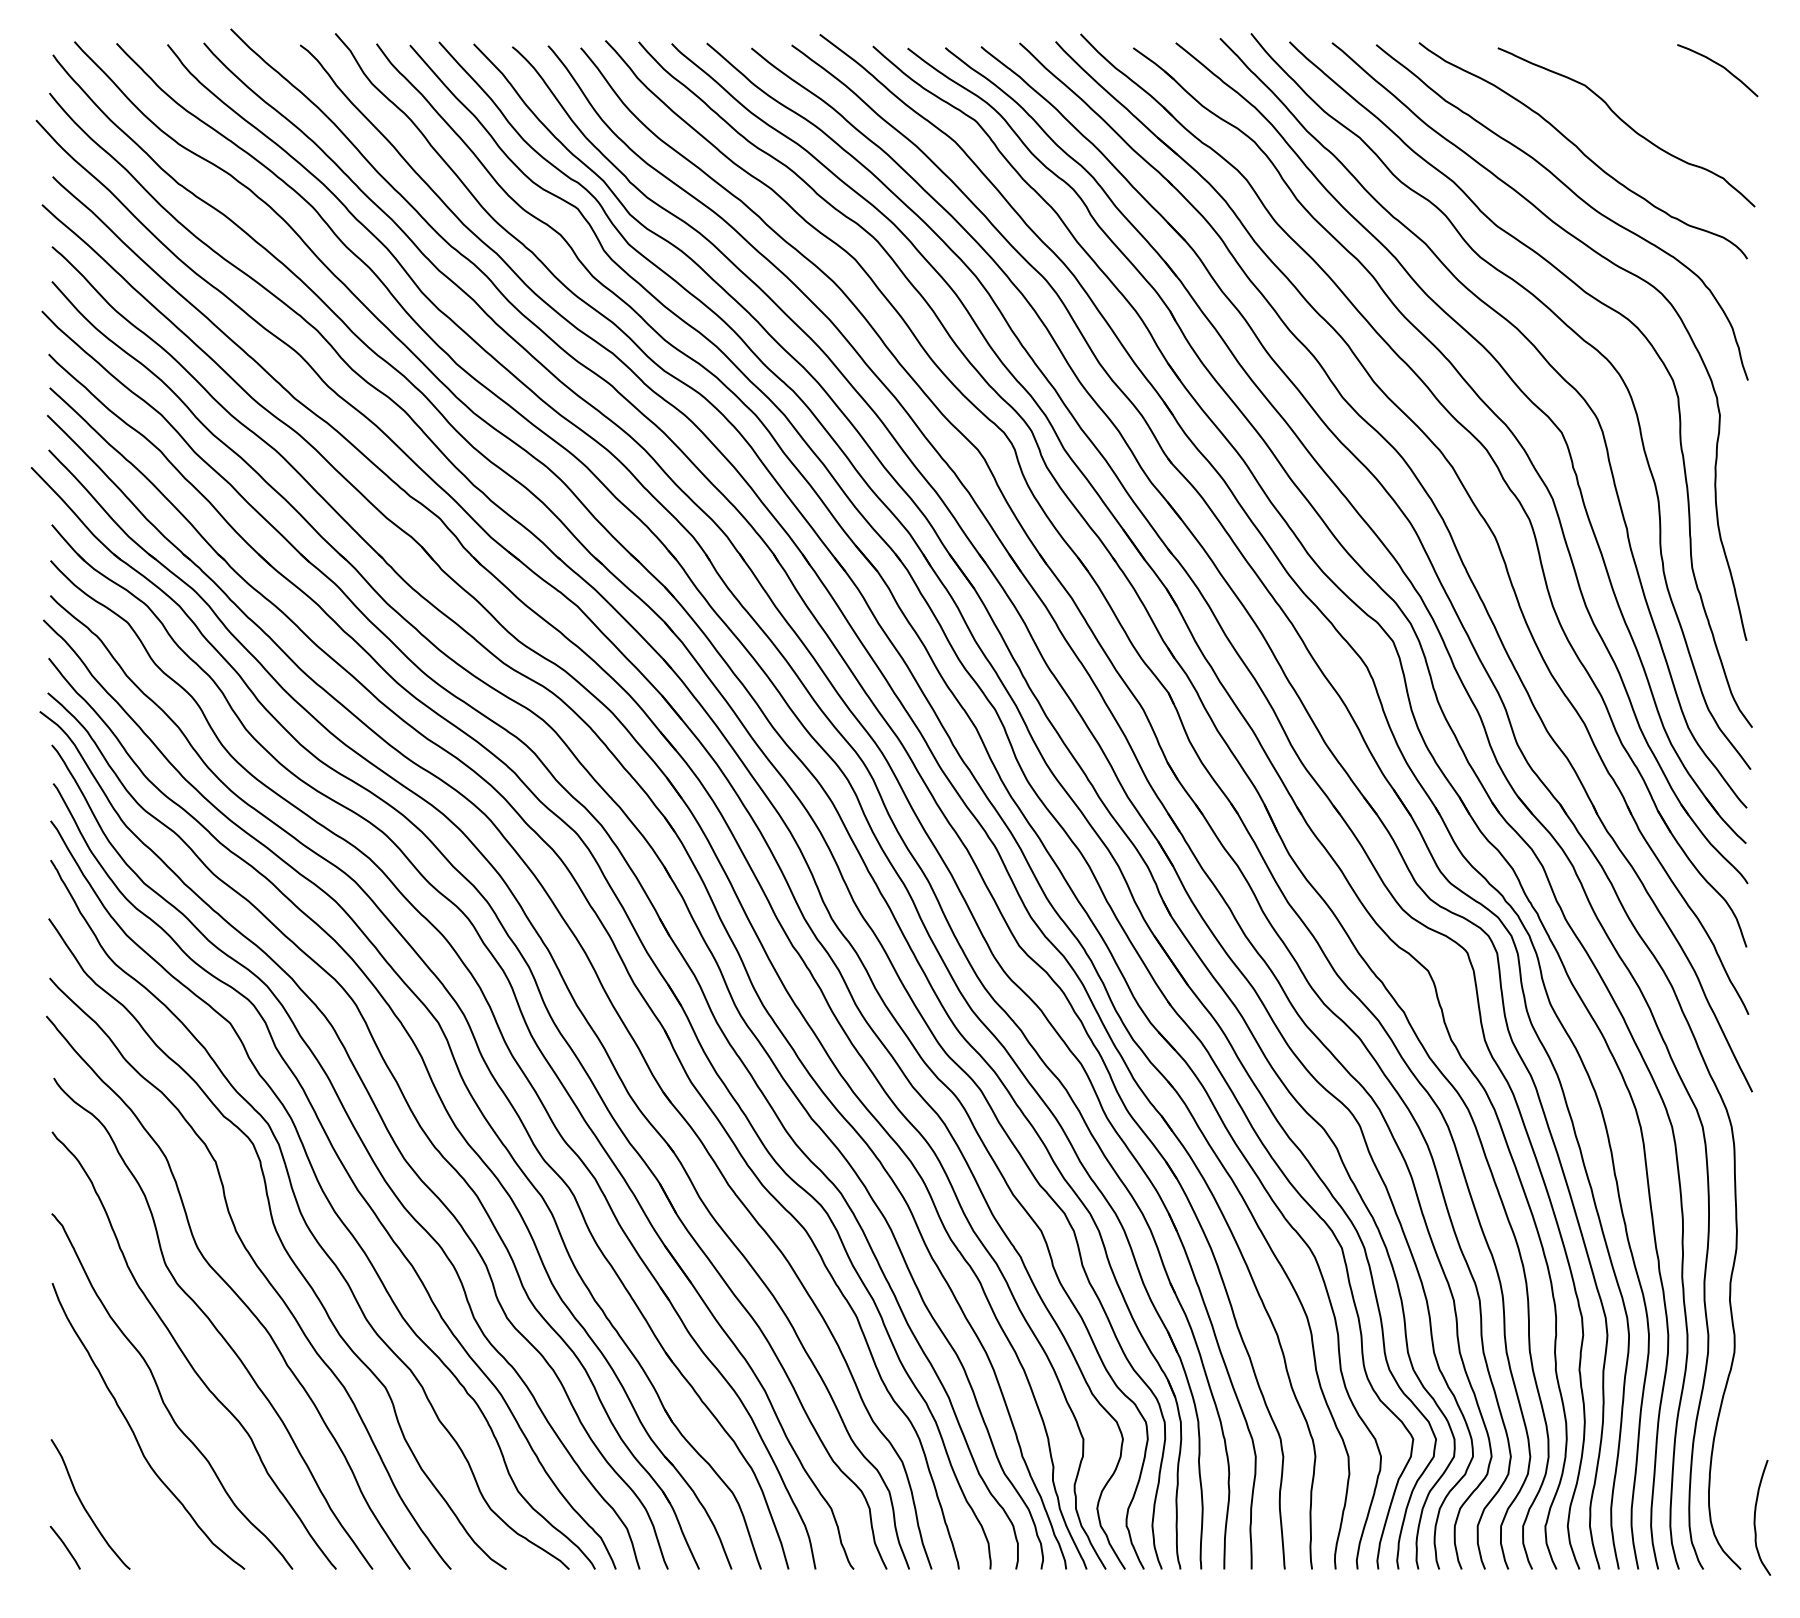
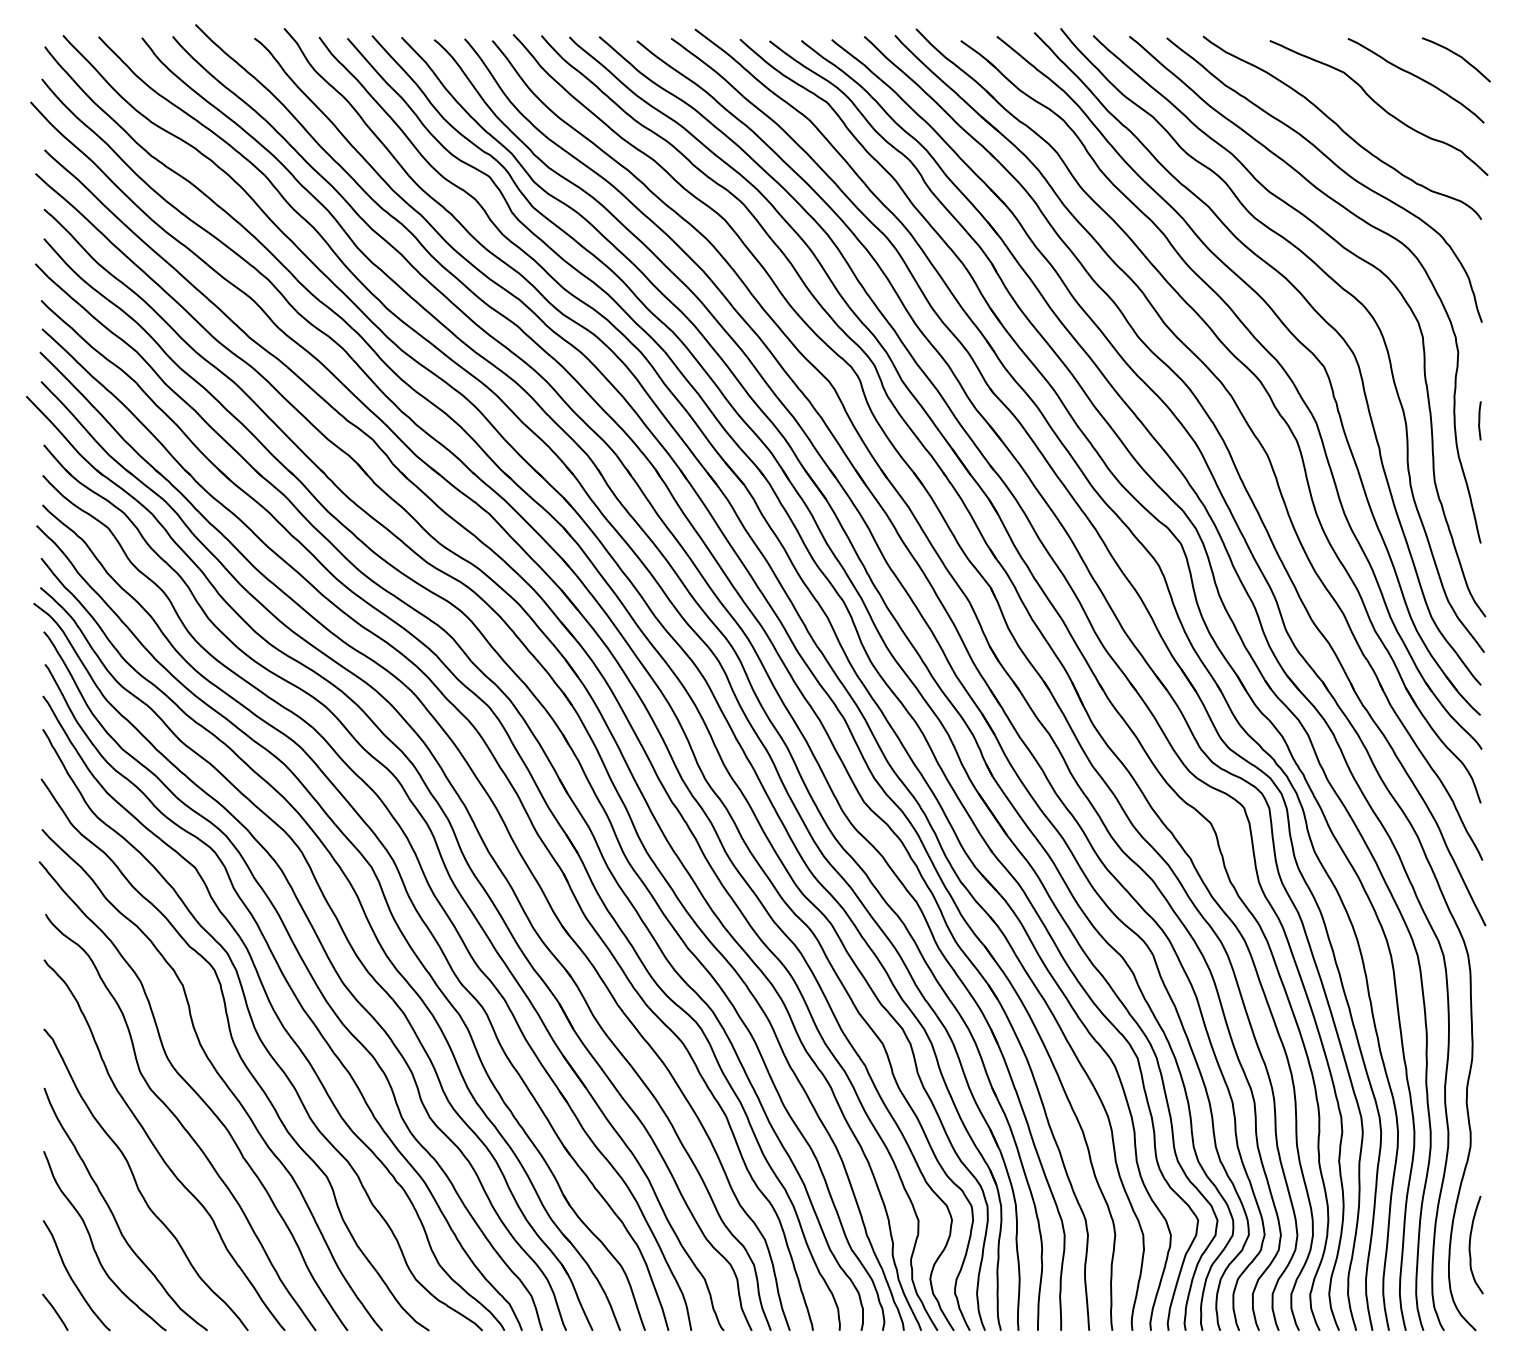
curve: (1671, 92) -> (1417, 78), added
line: (1745, 495) -> (1479, 420), added
curve: (110, 1466) -> (93, 1243), added
curve: (1755, 1517) -> (1470, 1244), moved

